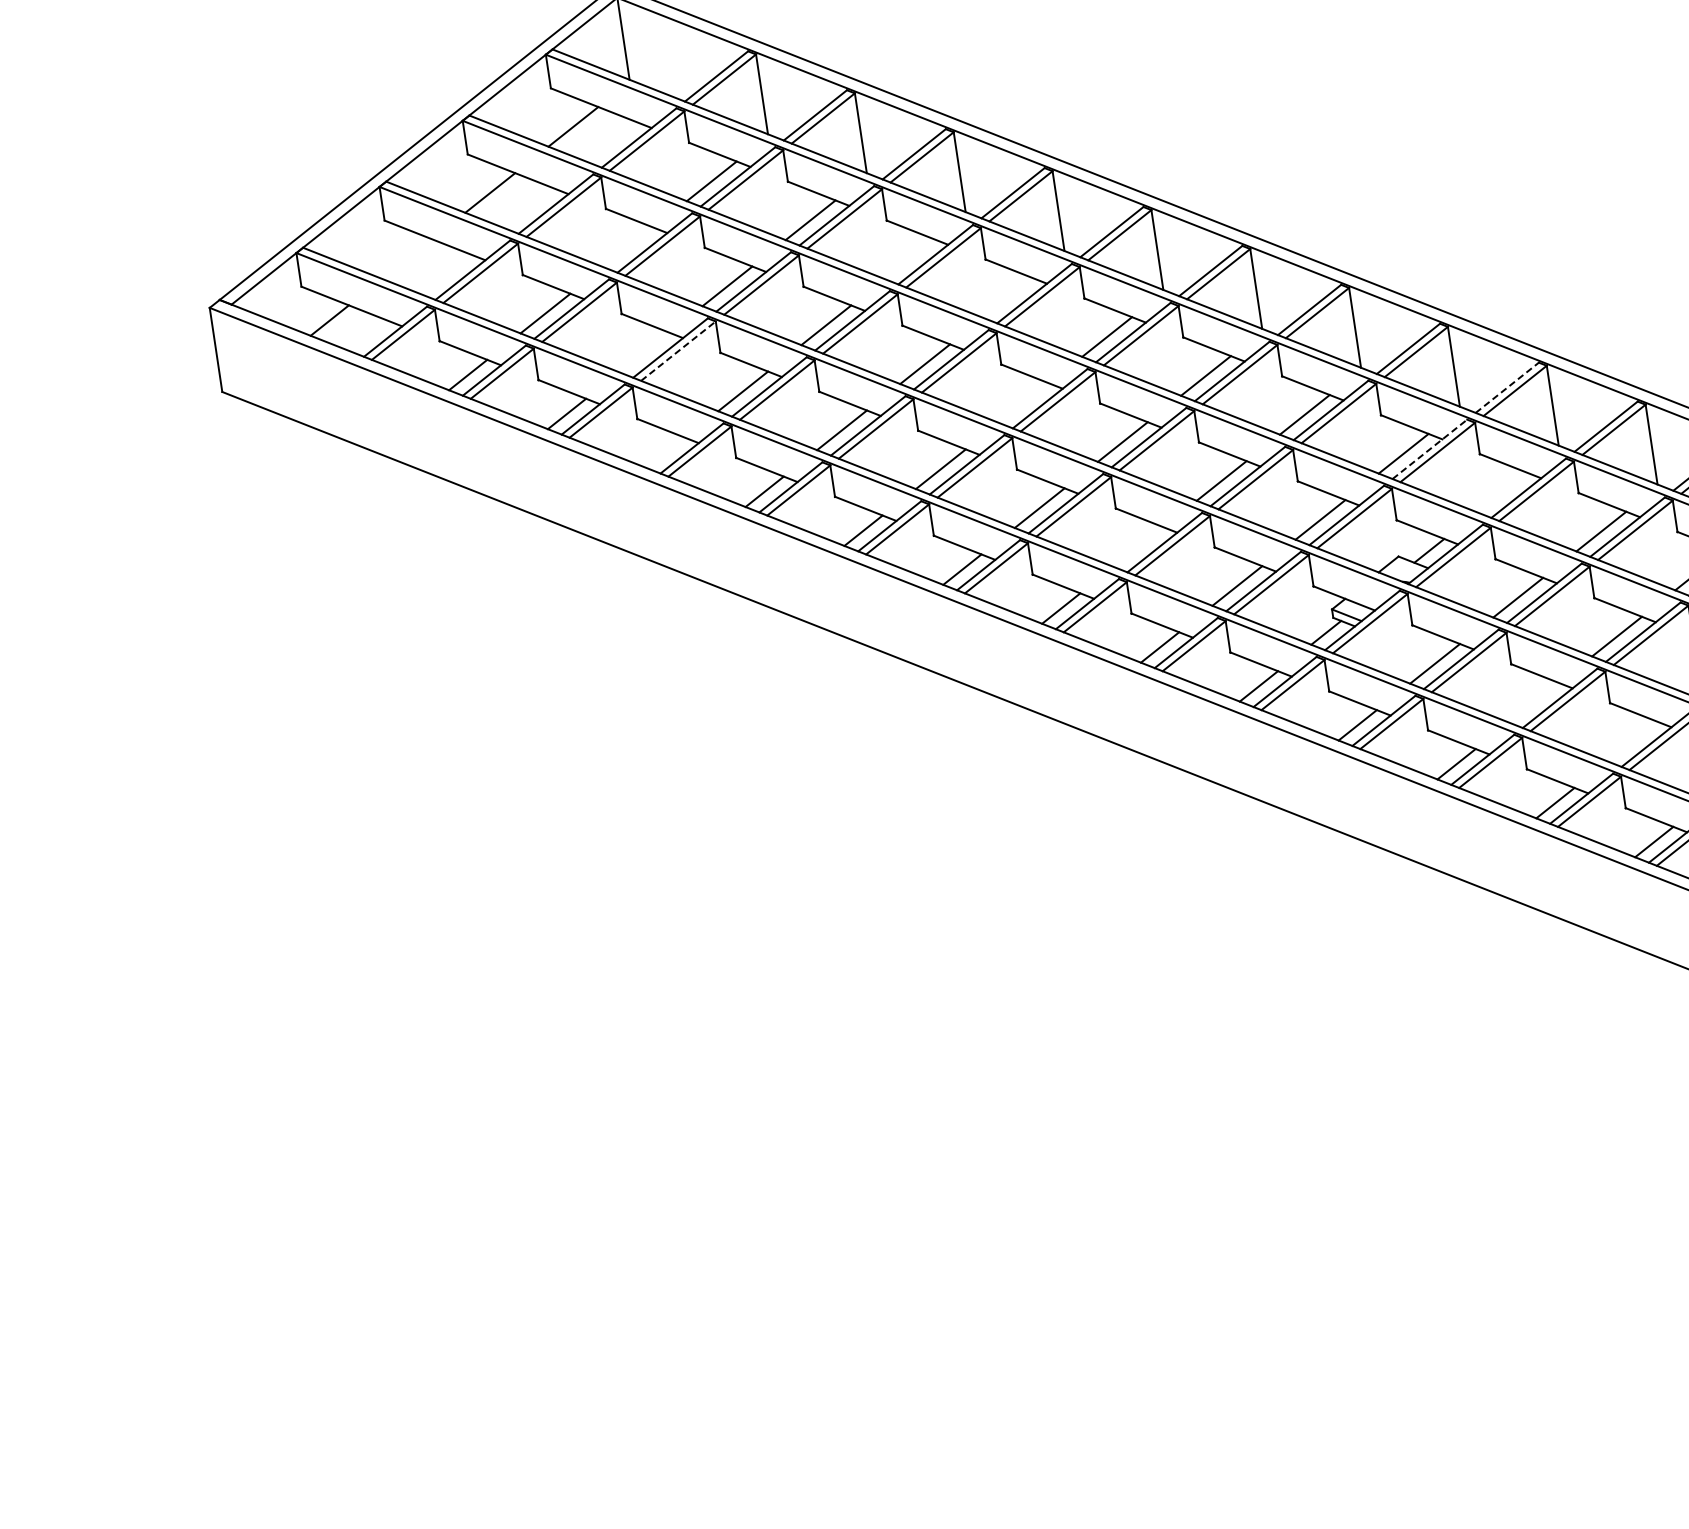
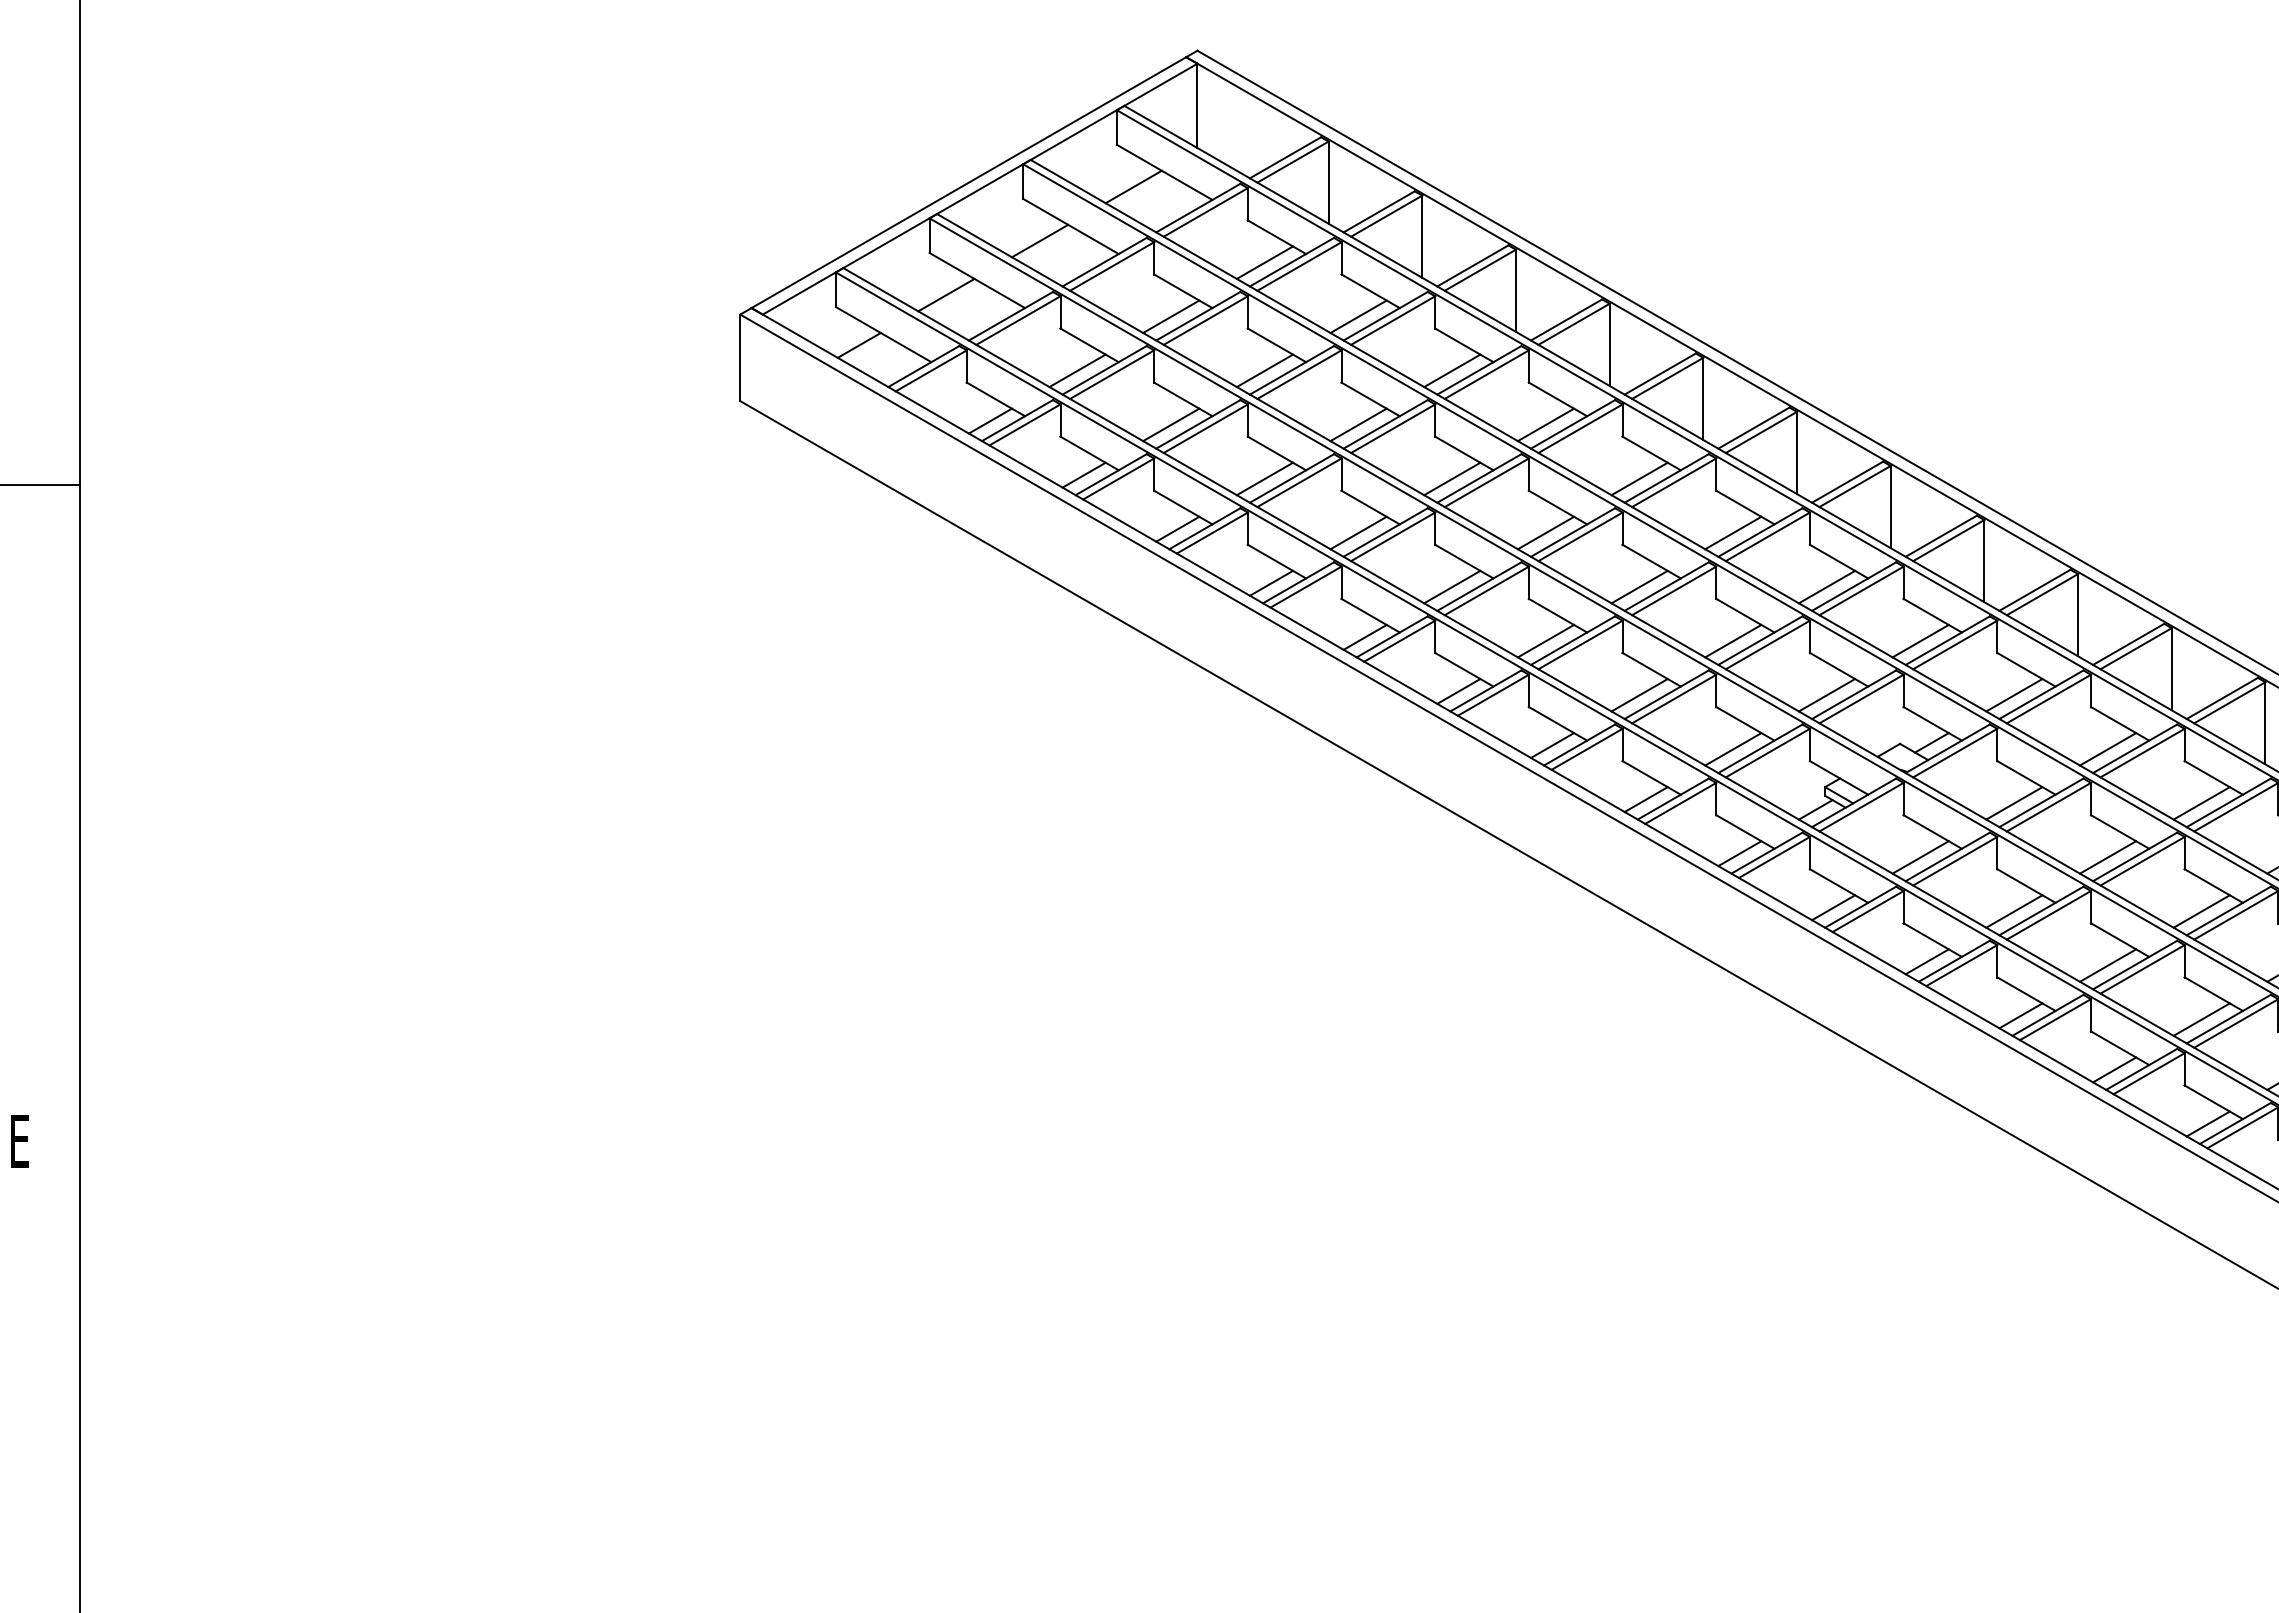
line: (628, 247) -> (1171, 316), added
line: (407, 258) -> (946, 294), added
line: (909, 258) -> (1452, 370), added
line: (1007, 297) -> (1545, 424), added
line: (678, 351) -> (1205, 428), dashed -> solid
line: (644, 352) -> (1171, 424), added
line: (1507, 387) -> (2035, 590), dashed -> solid
line: (1023, 402) -> (1545, 532), added
line: (1429, 449) -> (1947, 640), dashed -> solid
line: (665, 452) -> (1177, 528), added
line: (1502, 492) -> (2014, 695), added
line: (1138, 547) -> (1639, 695), added
line: (1534, 702) -> (2014, 911), added
line: (1632, 741) -> (2107, 965), added

